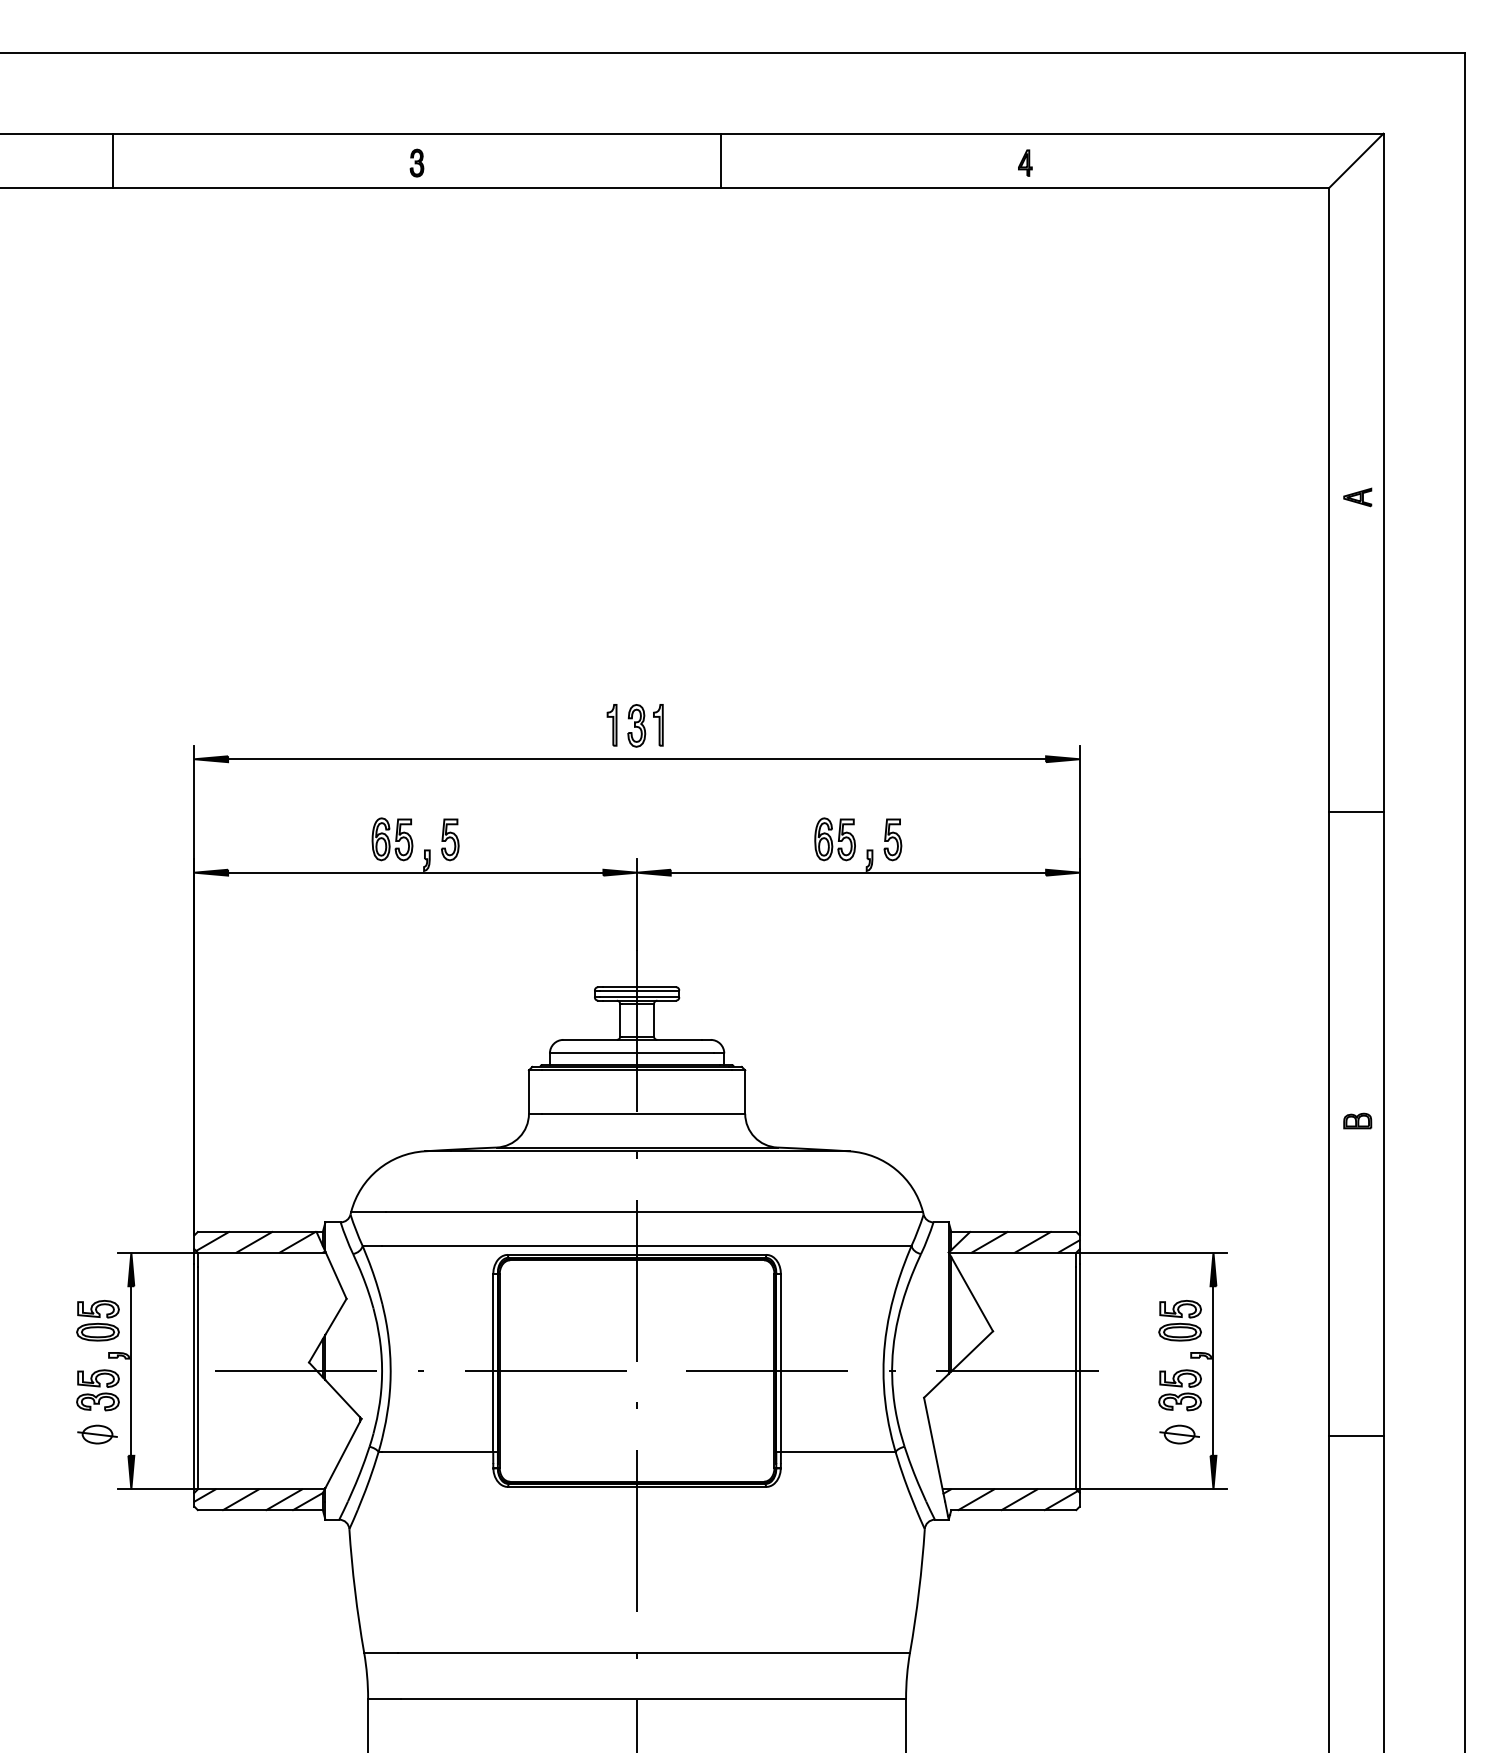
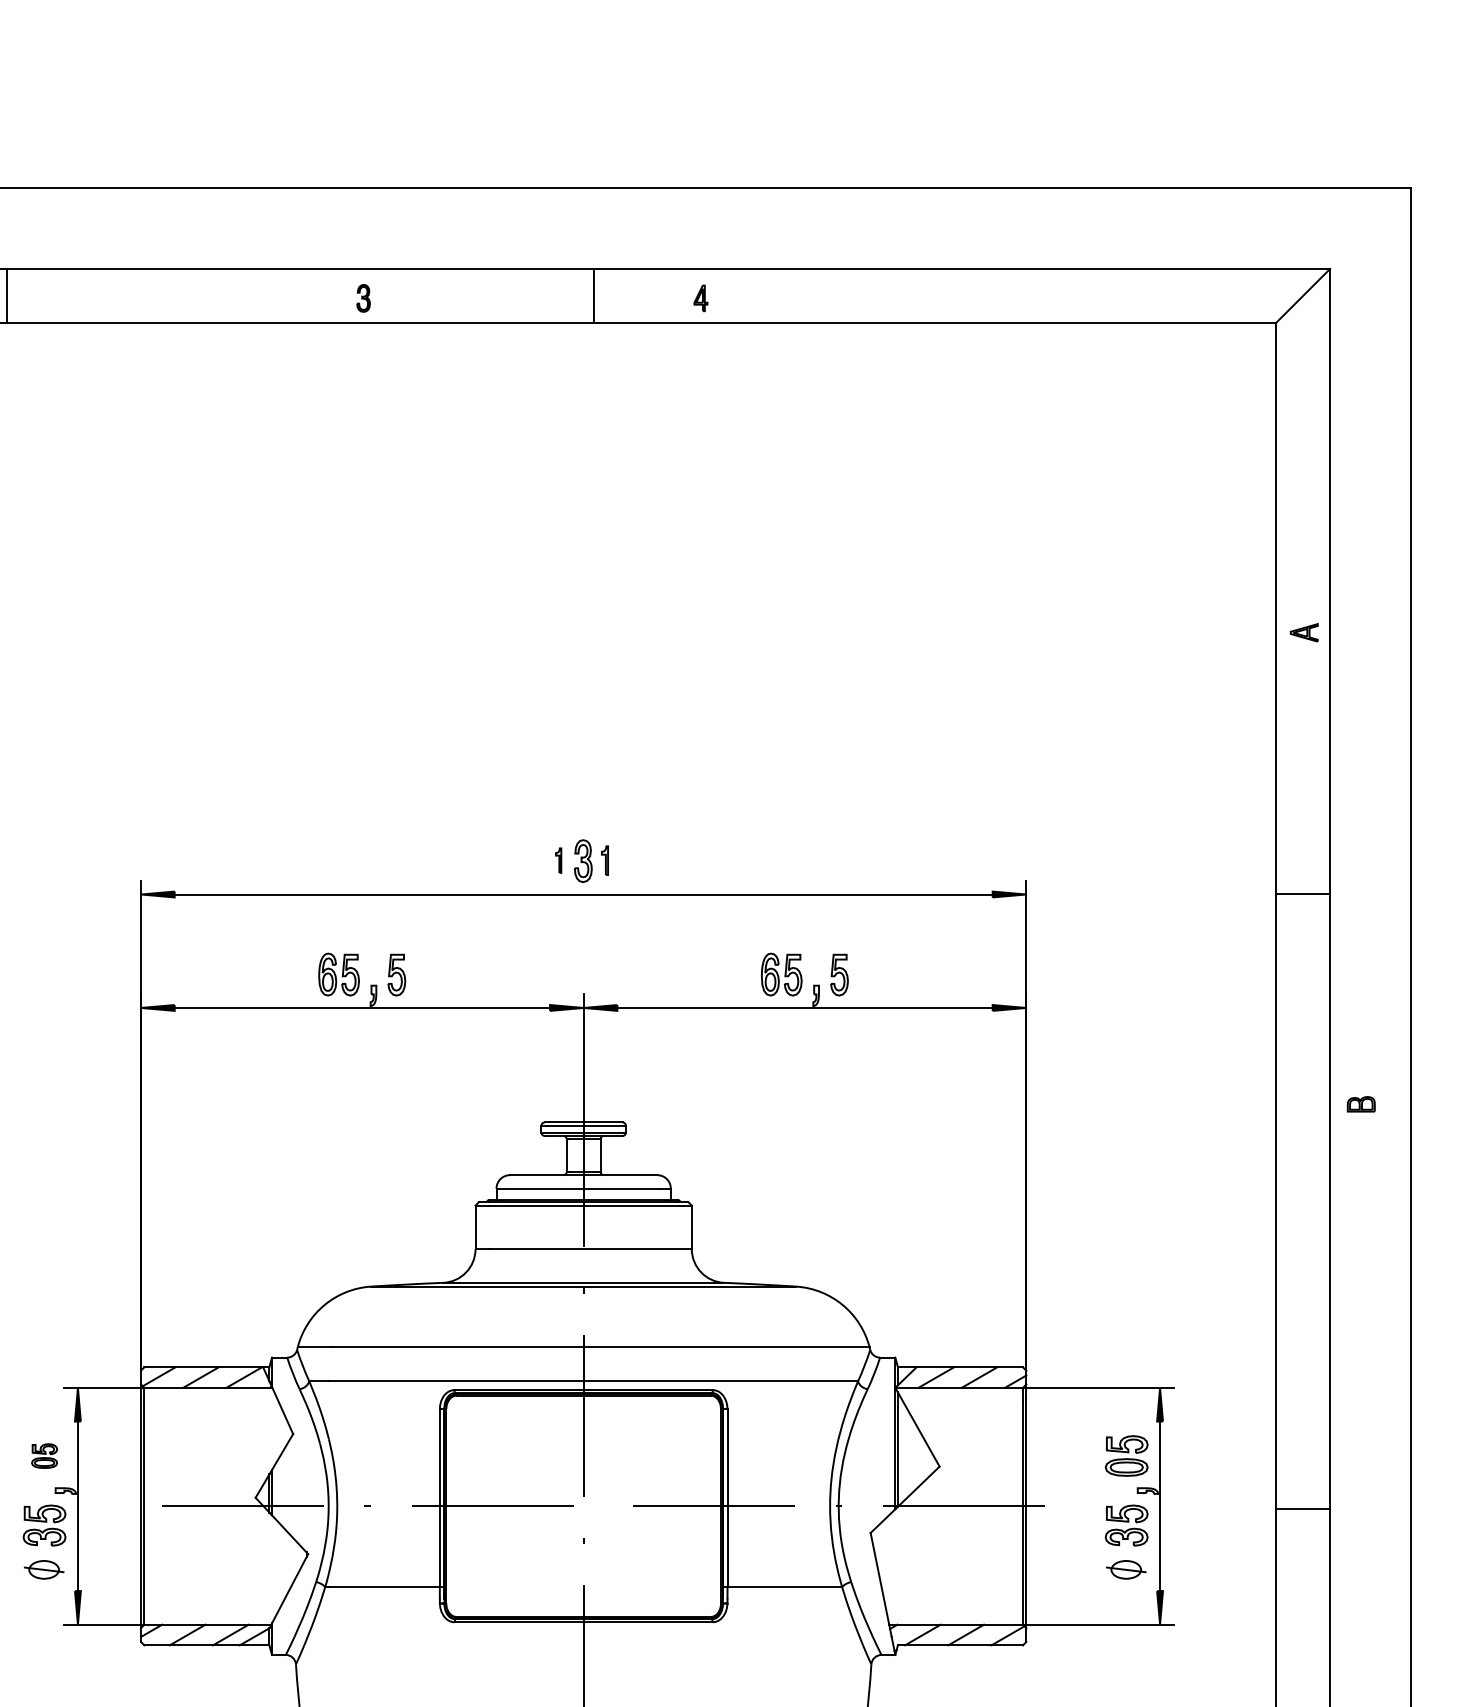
line: (112, 160) -> (6, 295), moved
line: (721, 160) -> (594, 295), moved
part: (1025, 162) -> (701, 297), moved
part: (611, 725) -> (558, 860), size x0.6
part: (658, 725) -> (605, 860), size x0.7
line: (1356, 811) -> (1303, 893), moved
part: (1357, 1120) -> (1361, 1103), moved
part: (97, 1320) -> (44, 1455), size x0.6
line: (1356, 1435) -> (1303, 1508), moved

